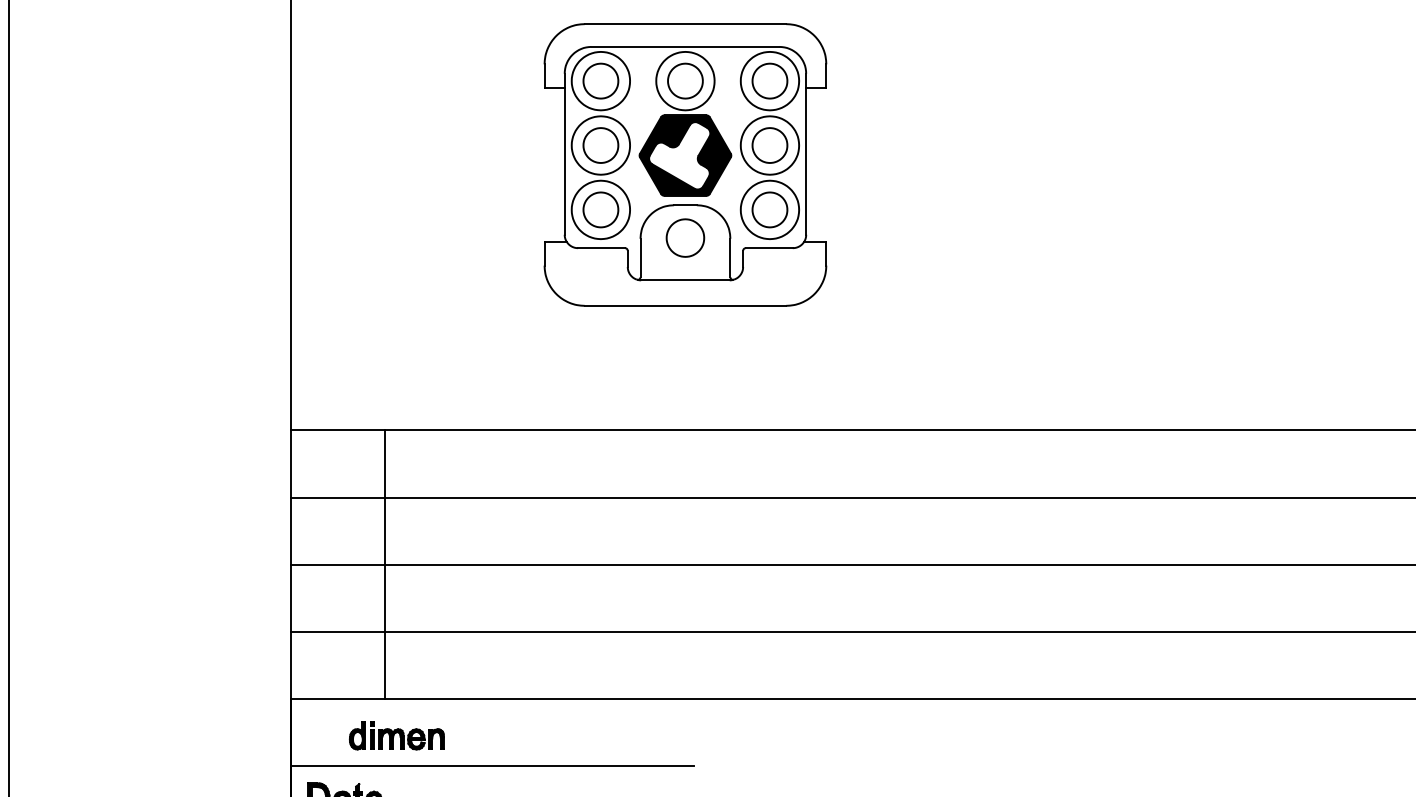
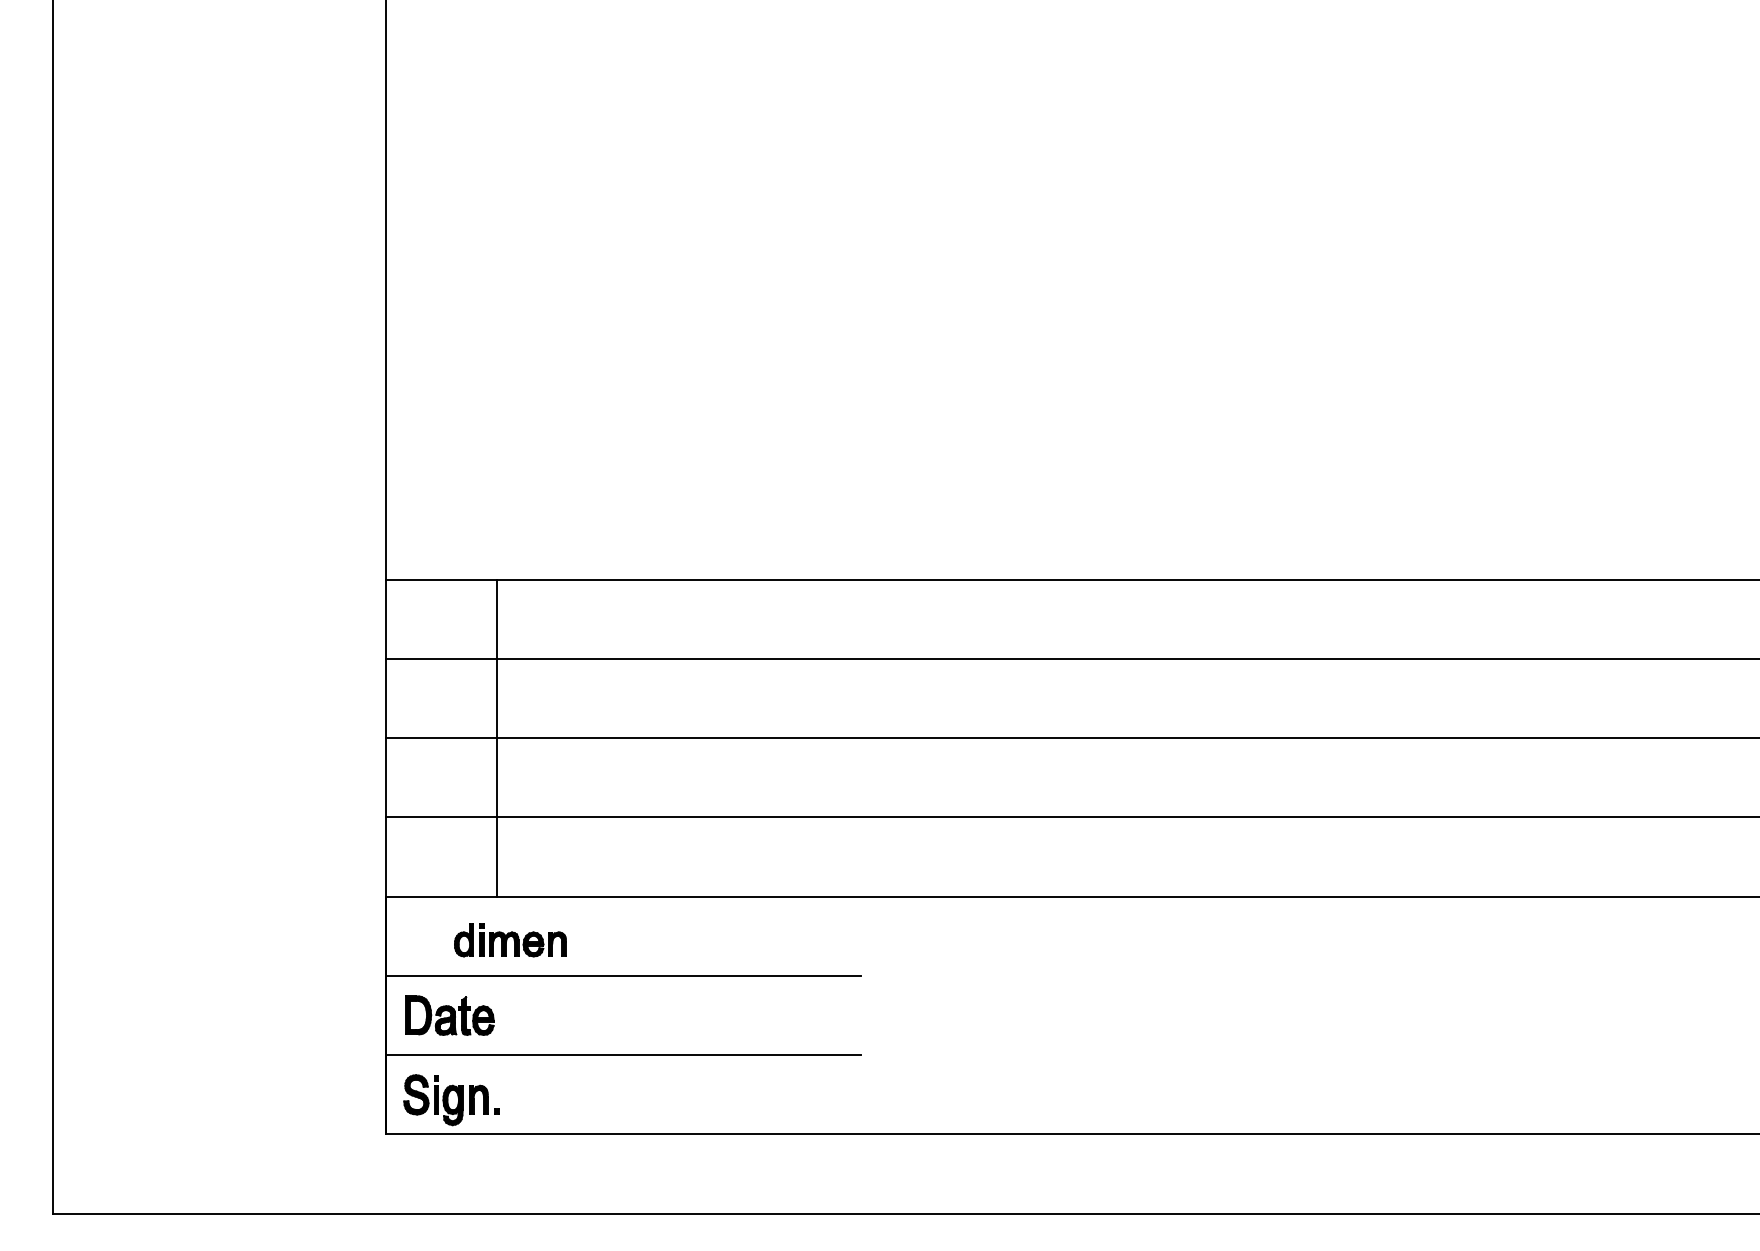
part: (685, 164) -> (851, 265), removed

